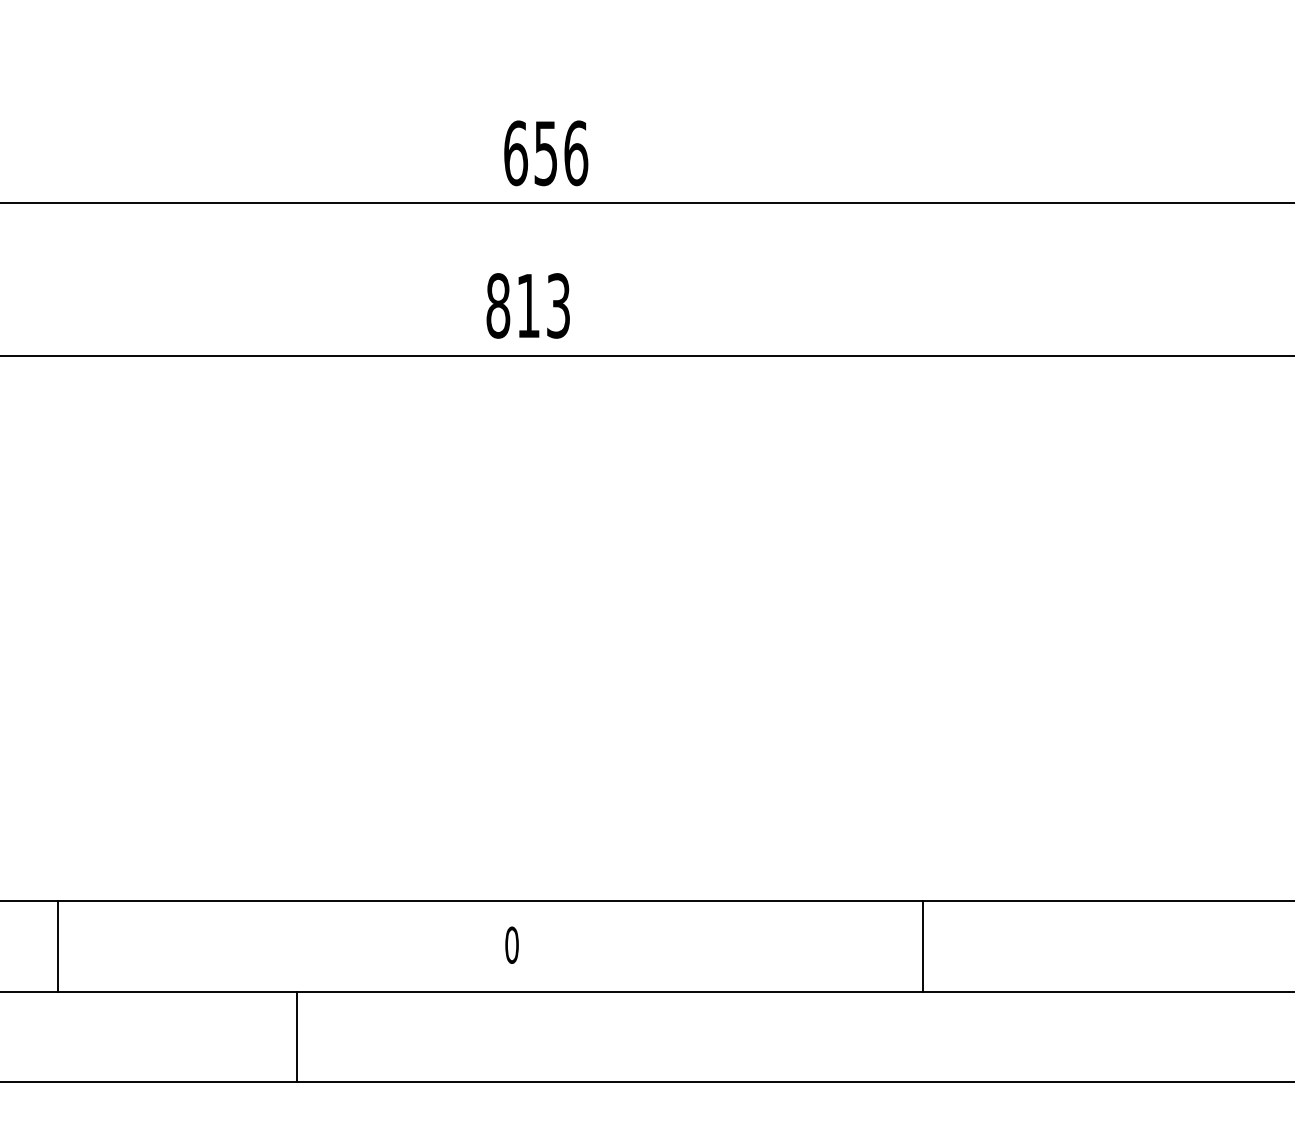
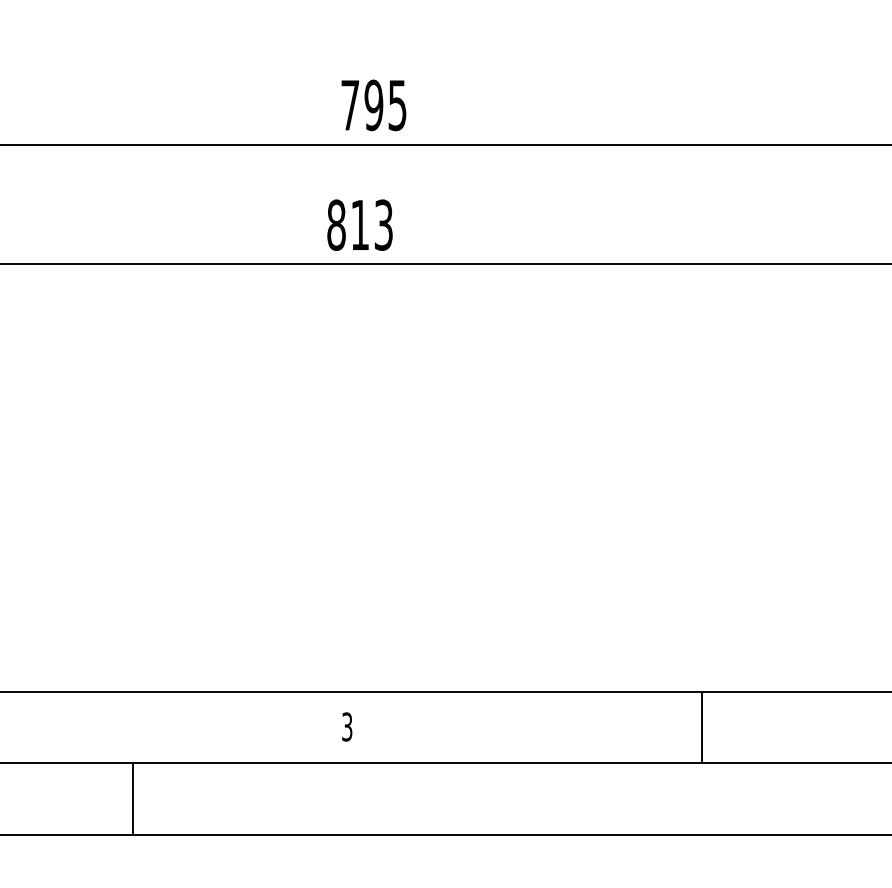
text: (546, 153) -> (374, 105), 656 -> 795
text: (511, 944) -> (346, 726), 0 -> 3
line: (923, 946) -> (702, 727), moved
line: (297, 1036) -> (133, 798), moved

